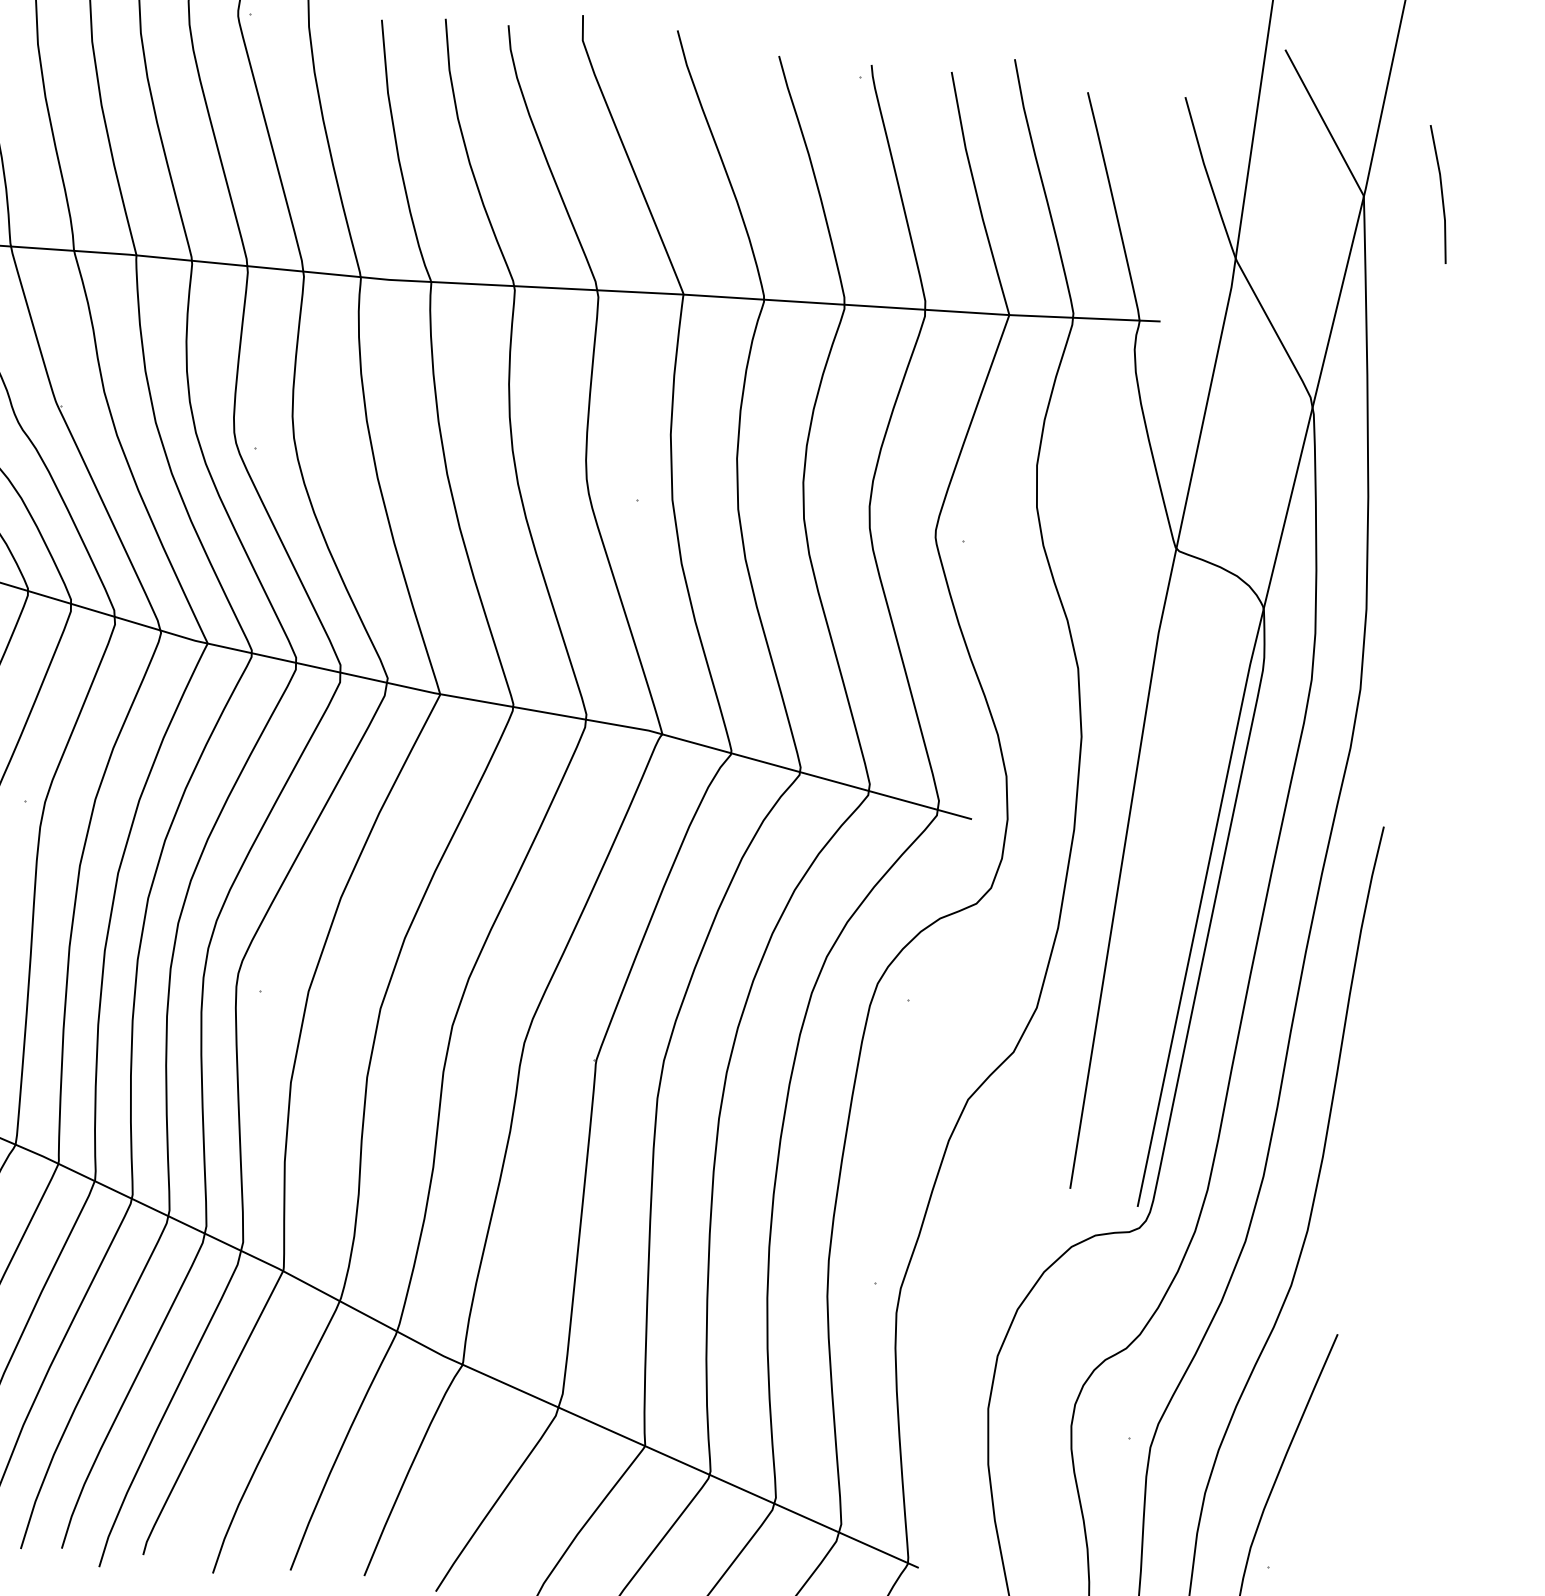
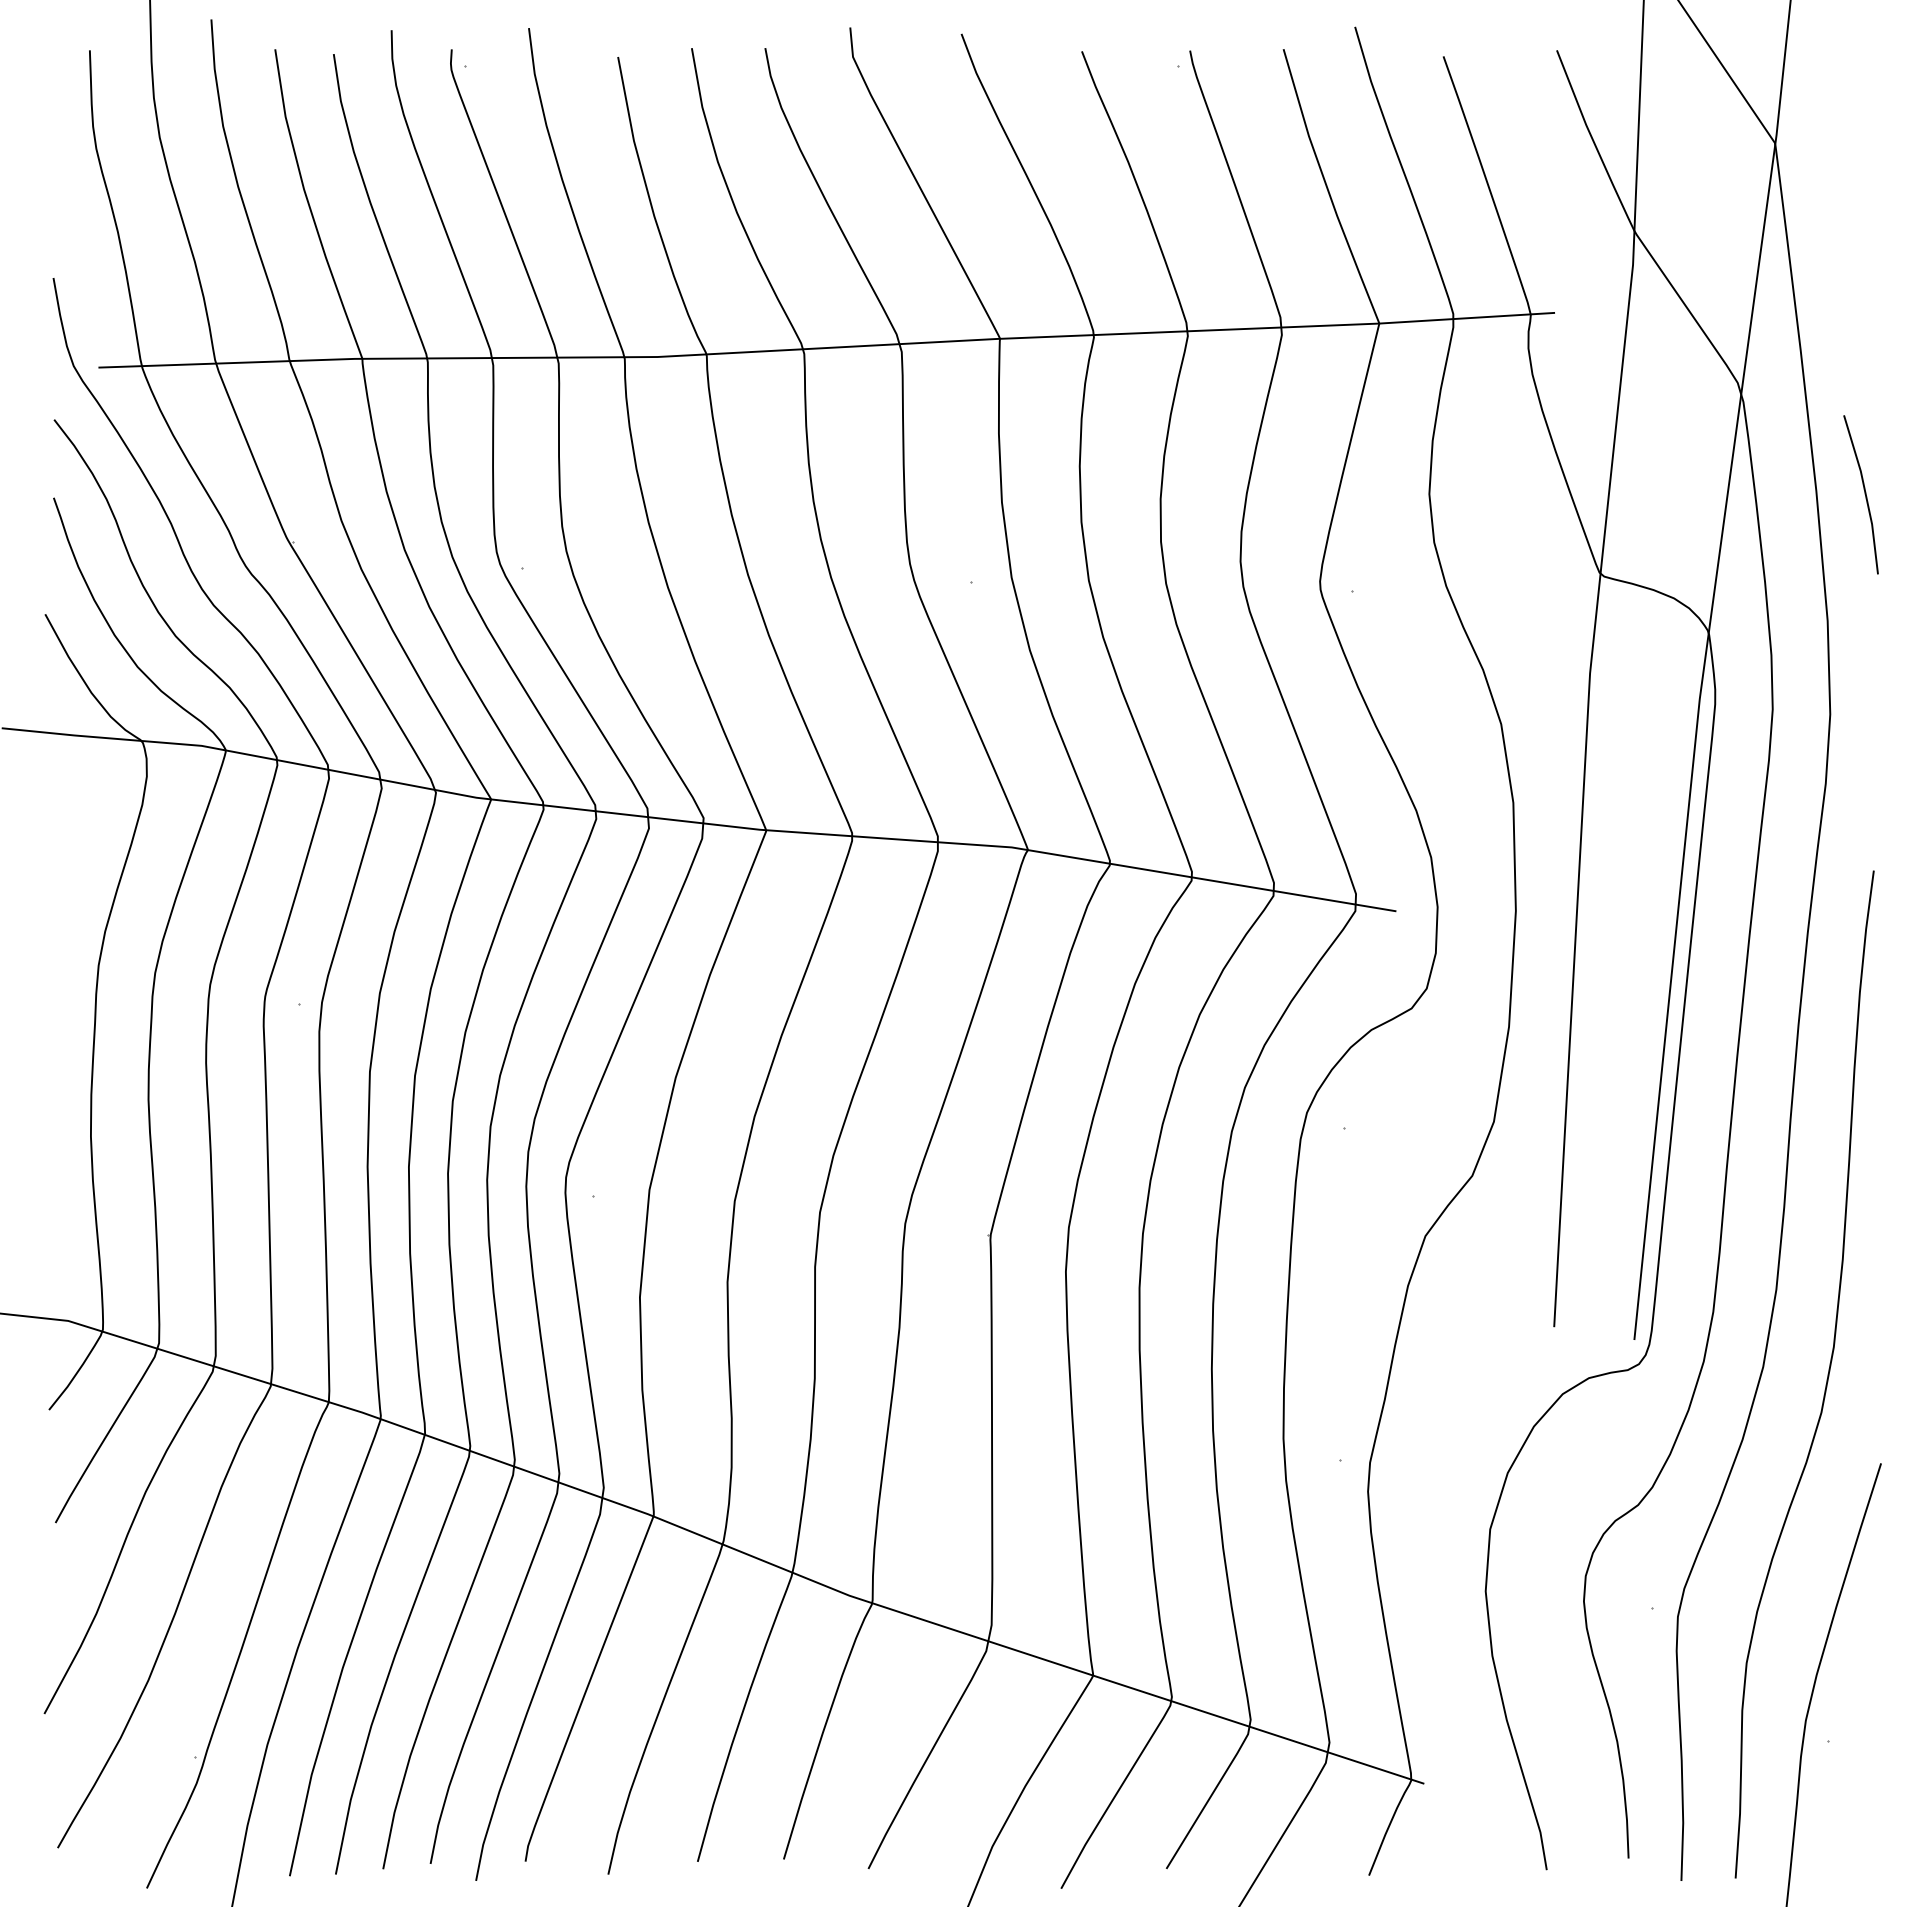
line: (1441, 194) -> (1864, 494), moved

